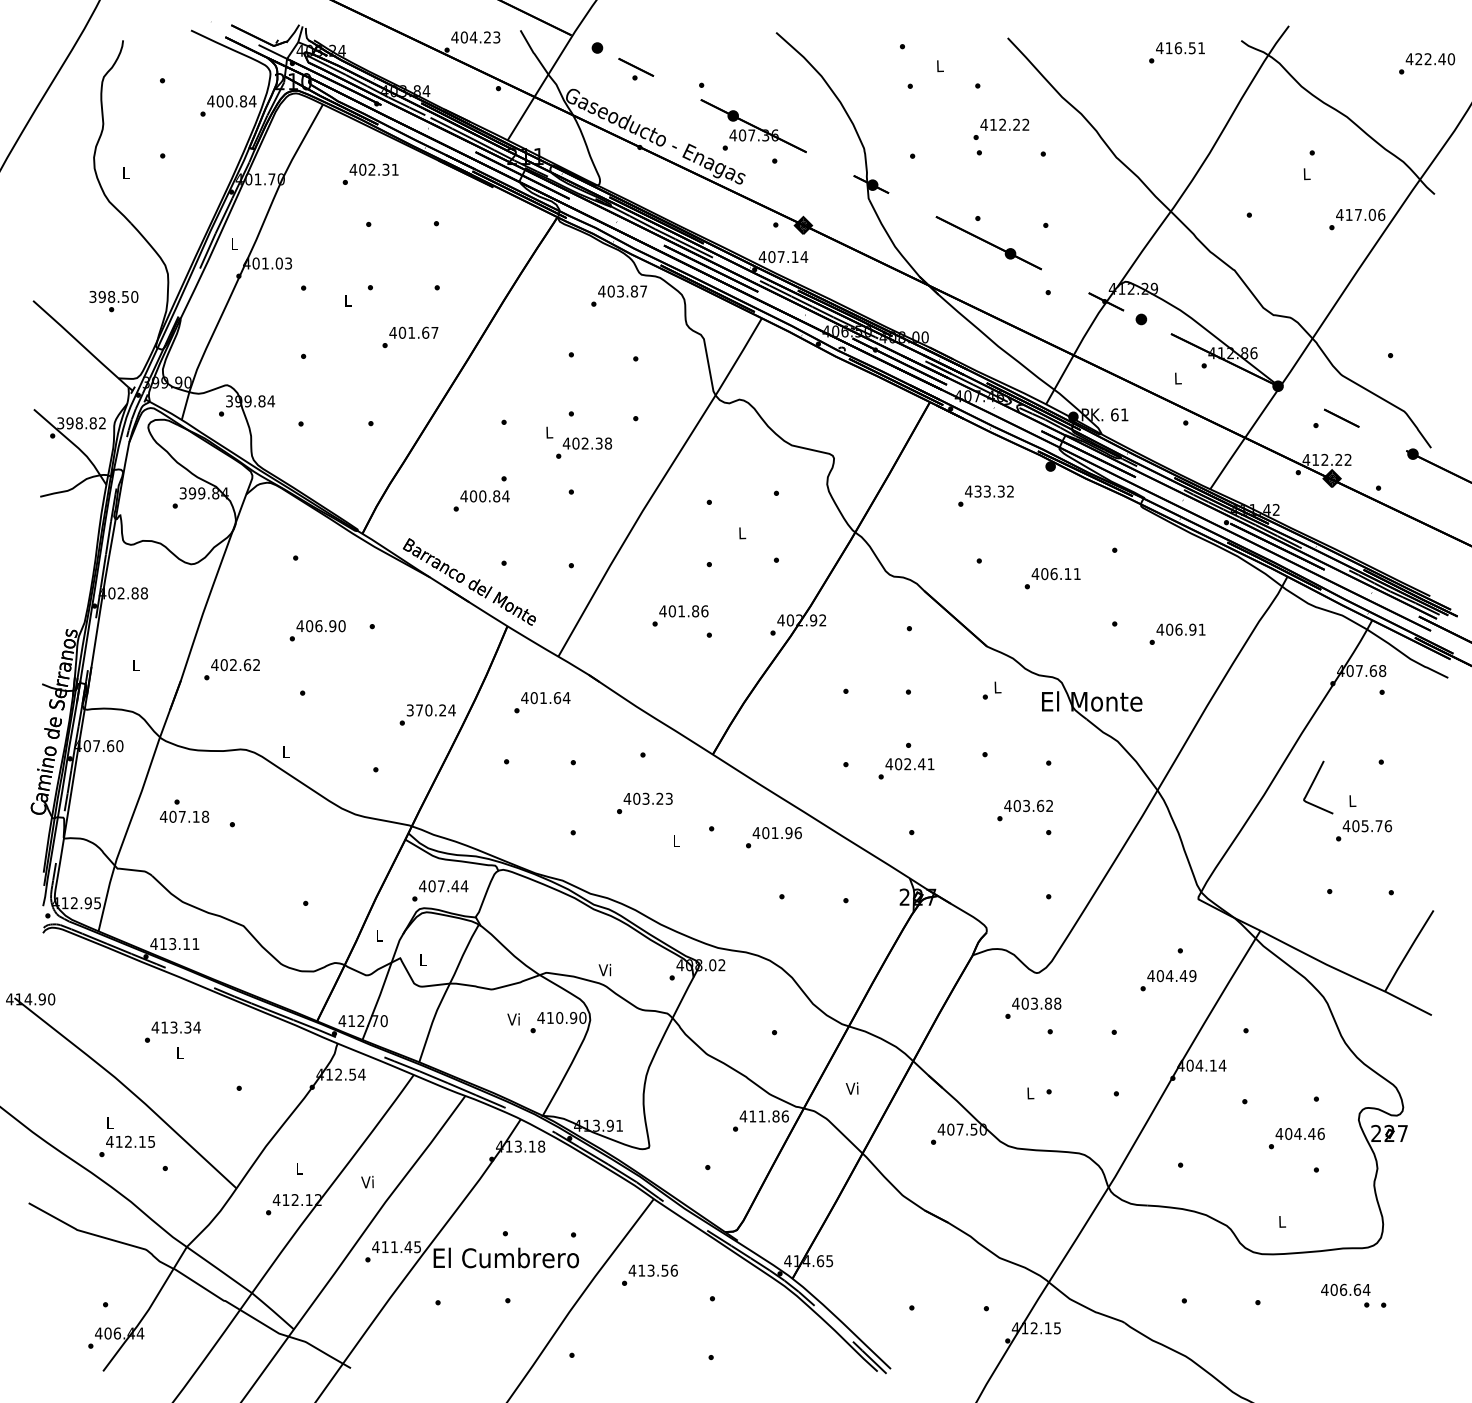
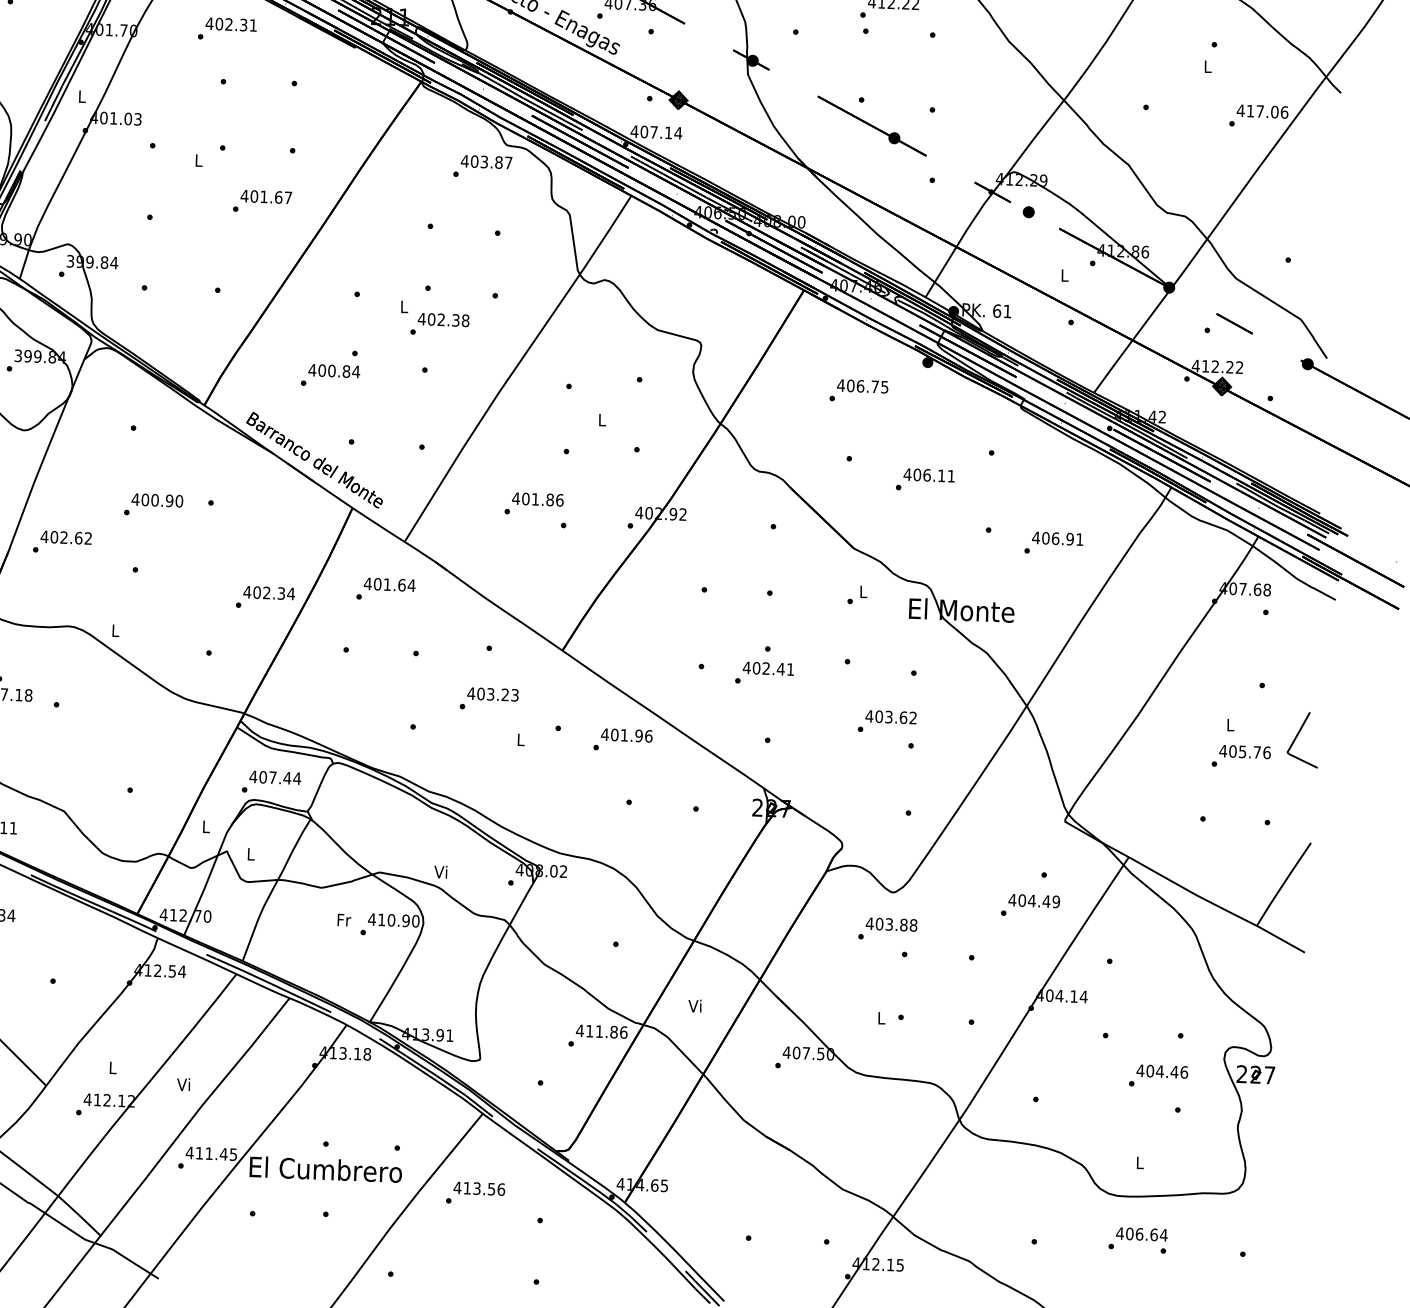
text: (993, 491) -> (866, 386), 433.32 -> 406.75
text: (318, 625) -> (154, 499), 406.90 -> 400.90
text: (426, 710) -> (264, 592), 370.24 -> 402.34
curve: (1312, 785) -> (1297, 737), moved
text: (514, 1019) -> (344, 920), Vi -> Fr
text: (1345, 1295) -> (1141, 1240), moved

